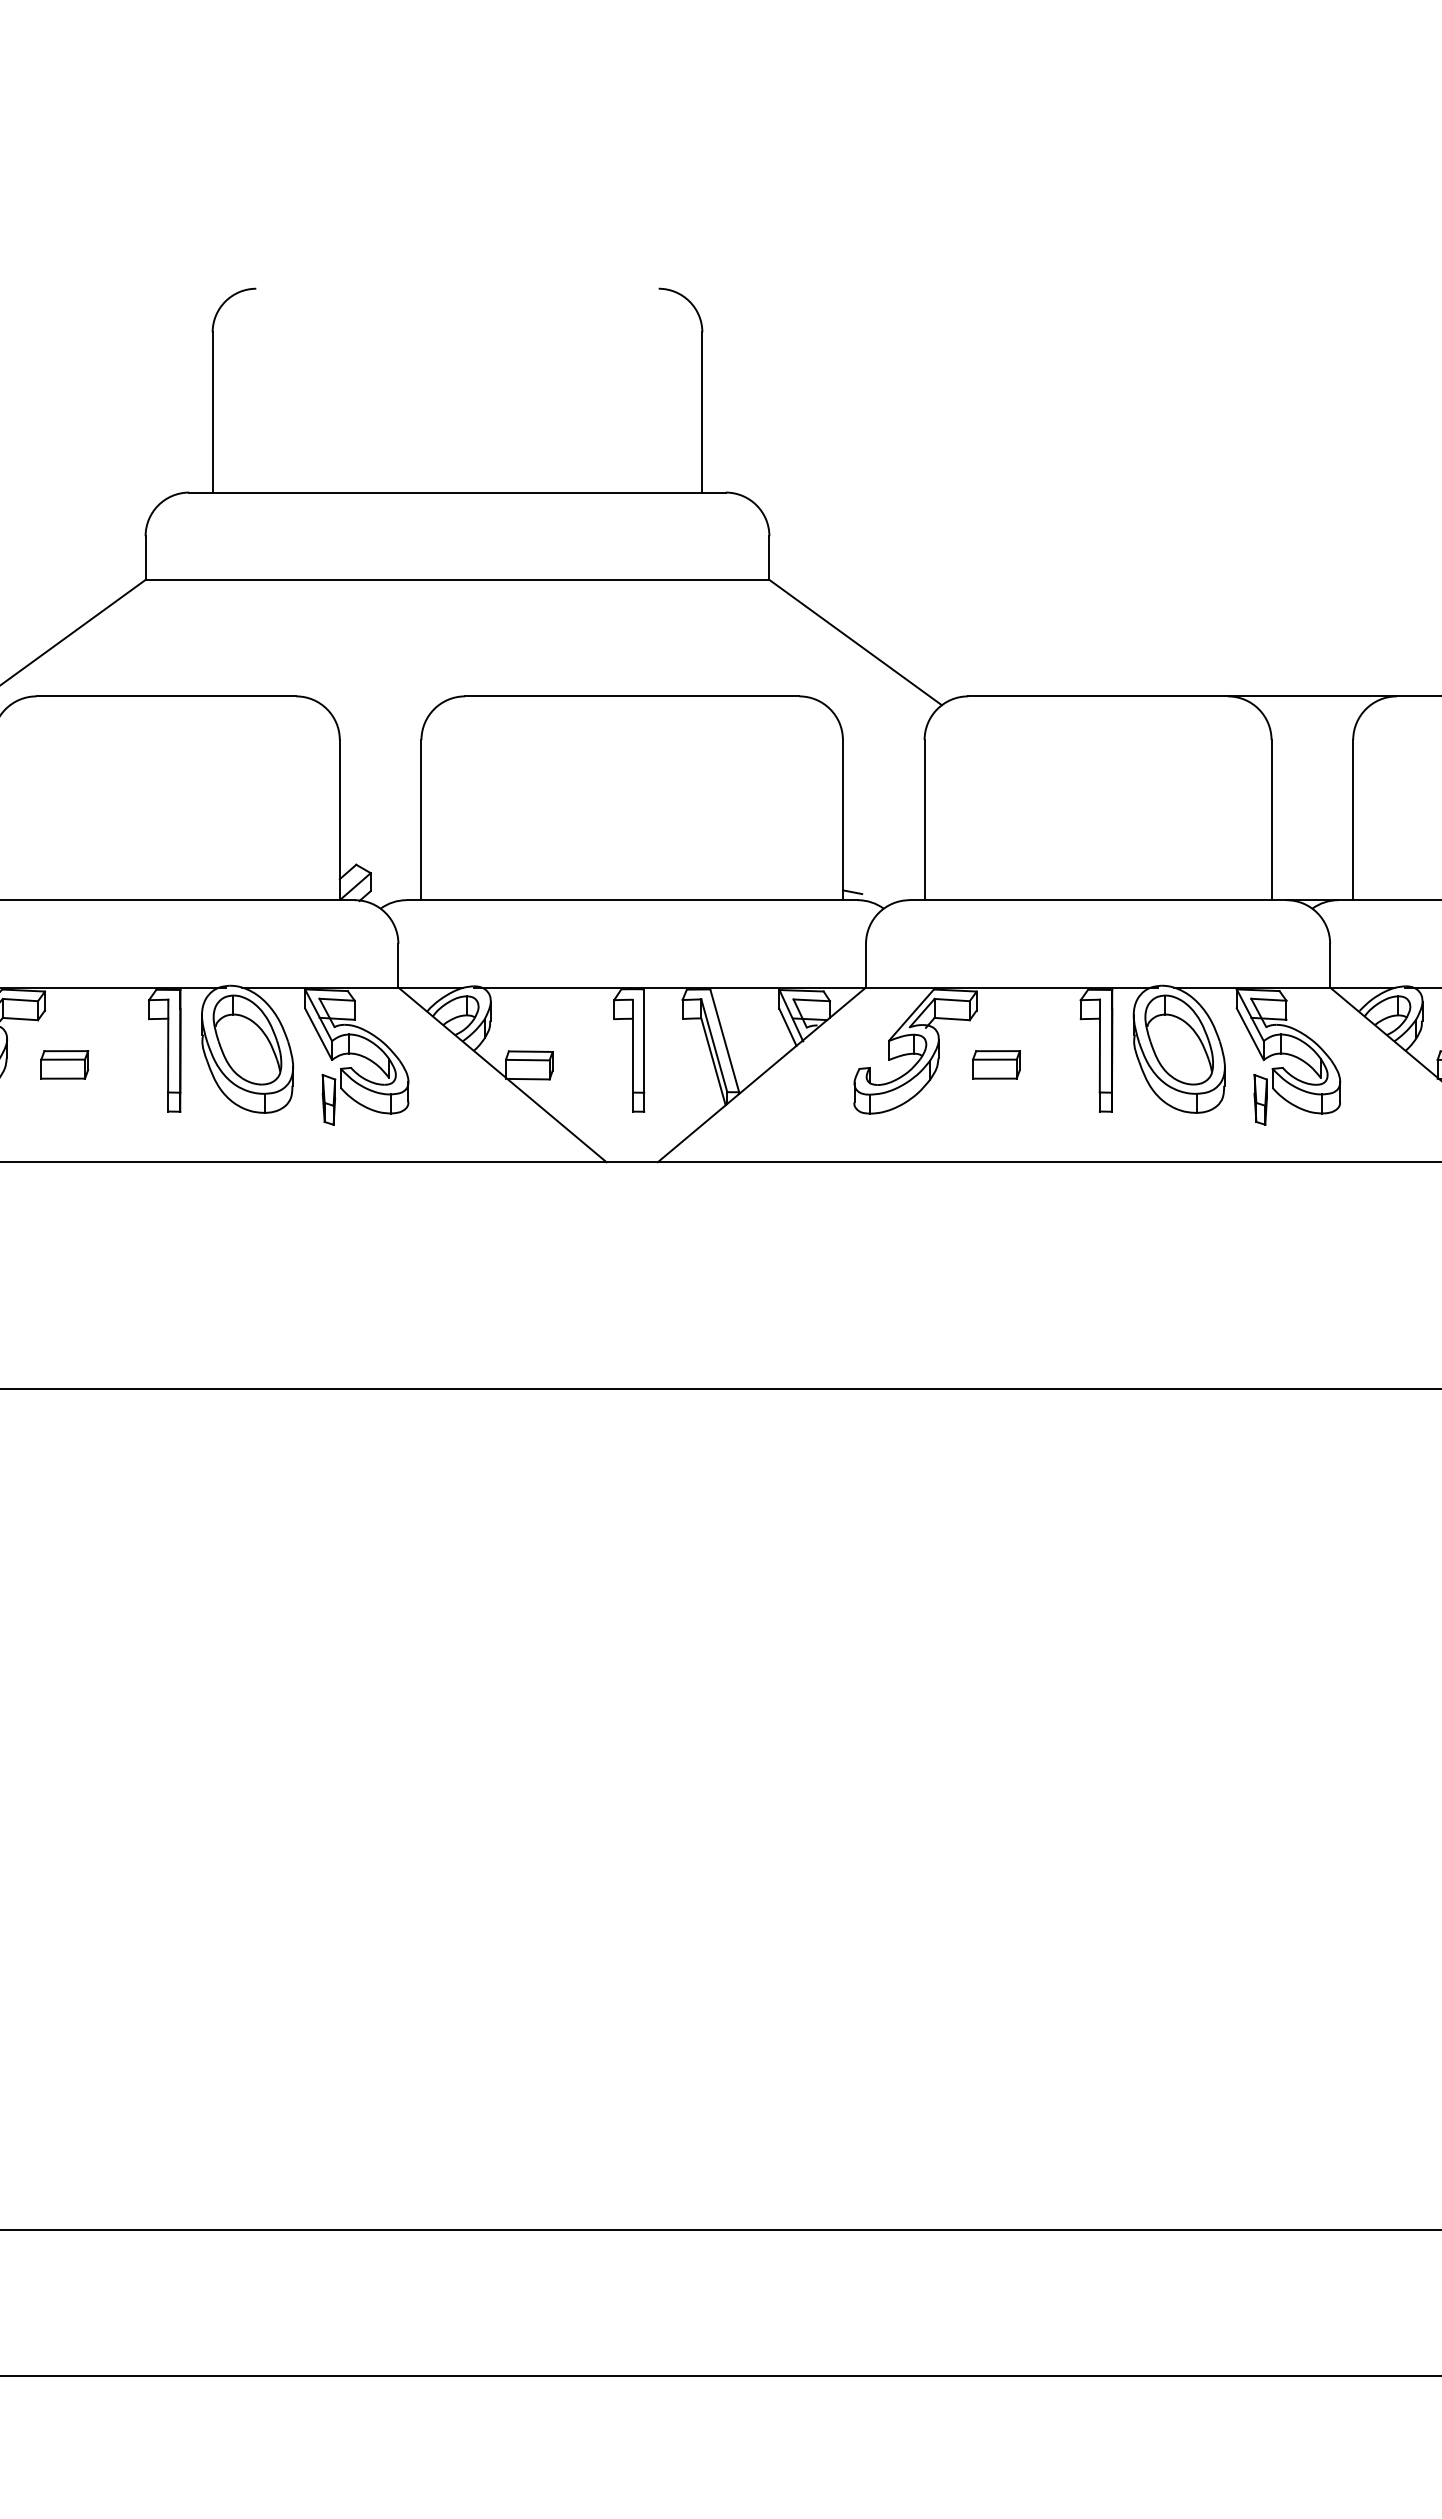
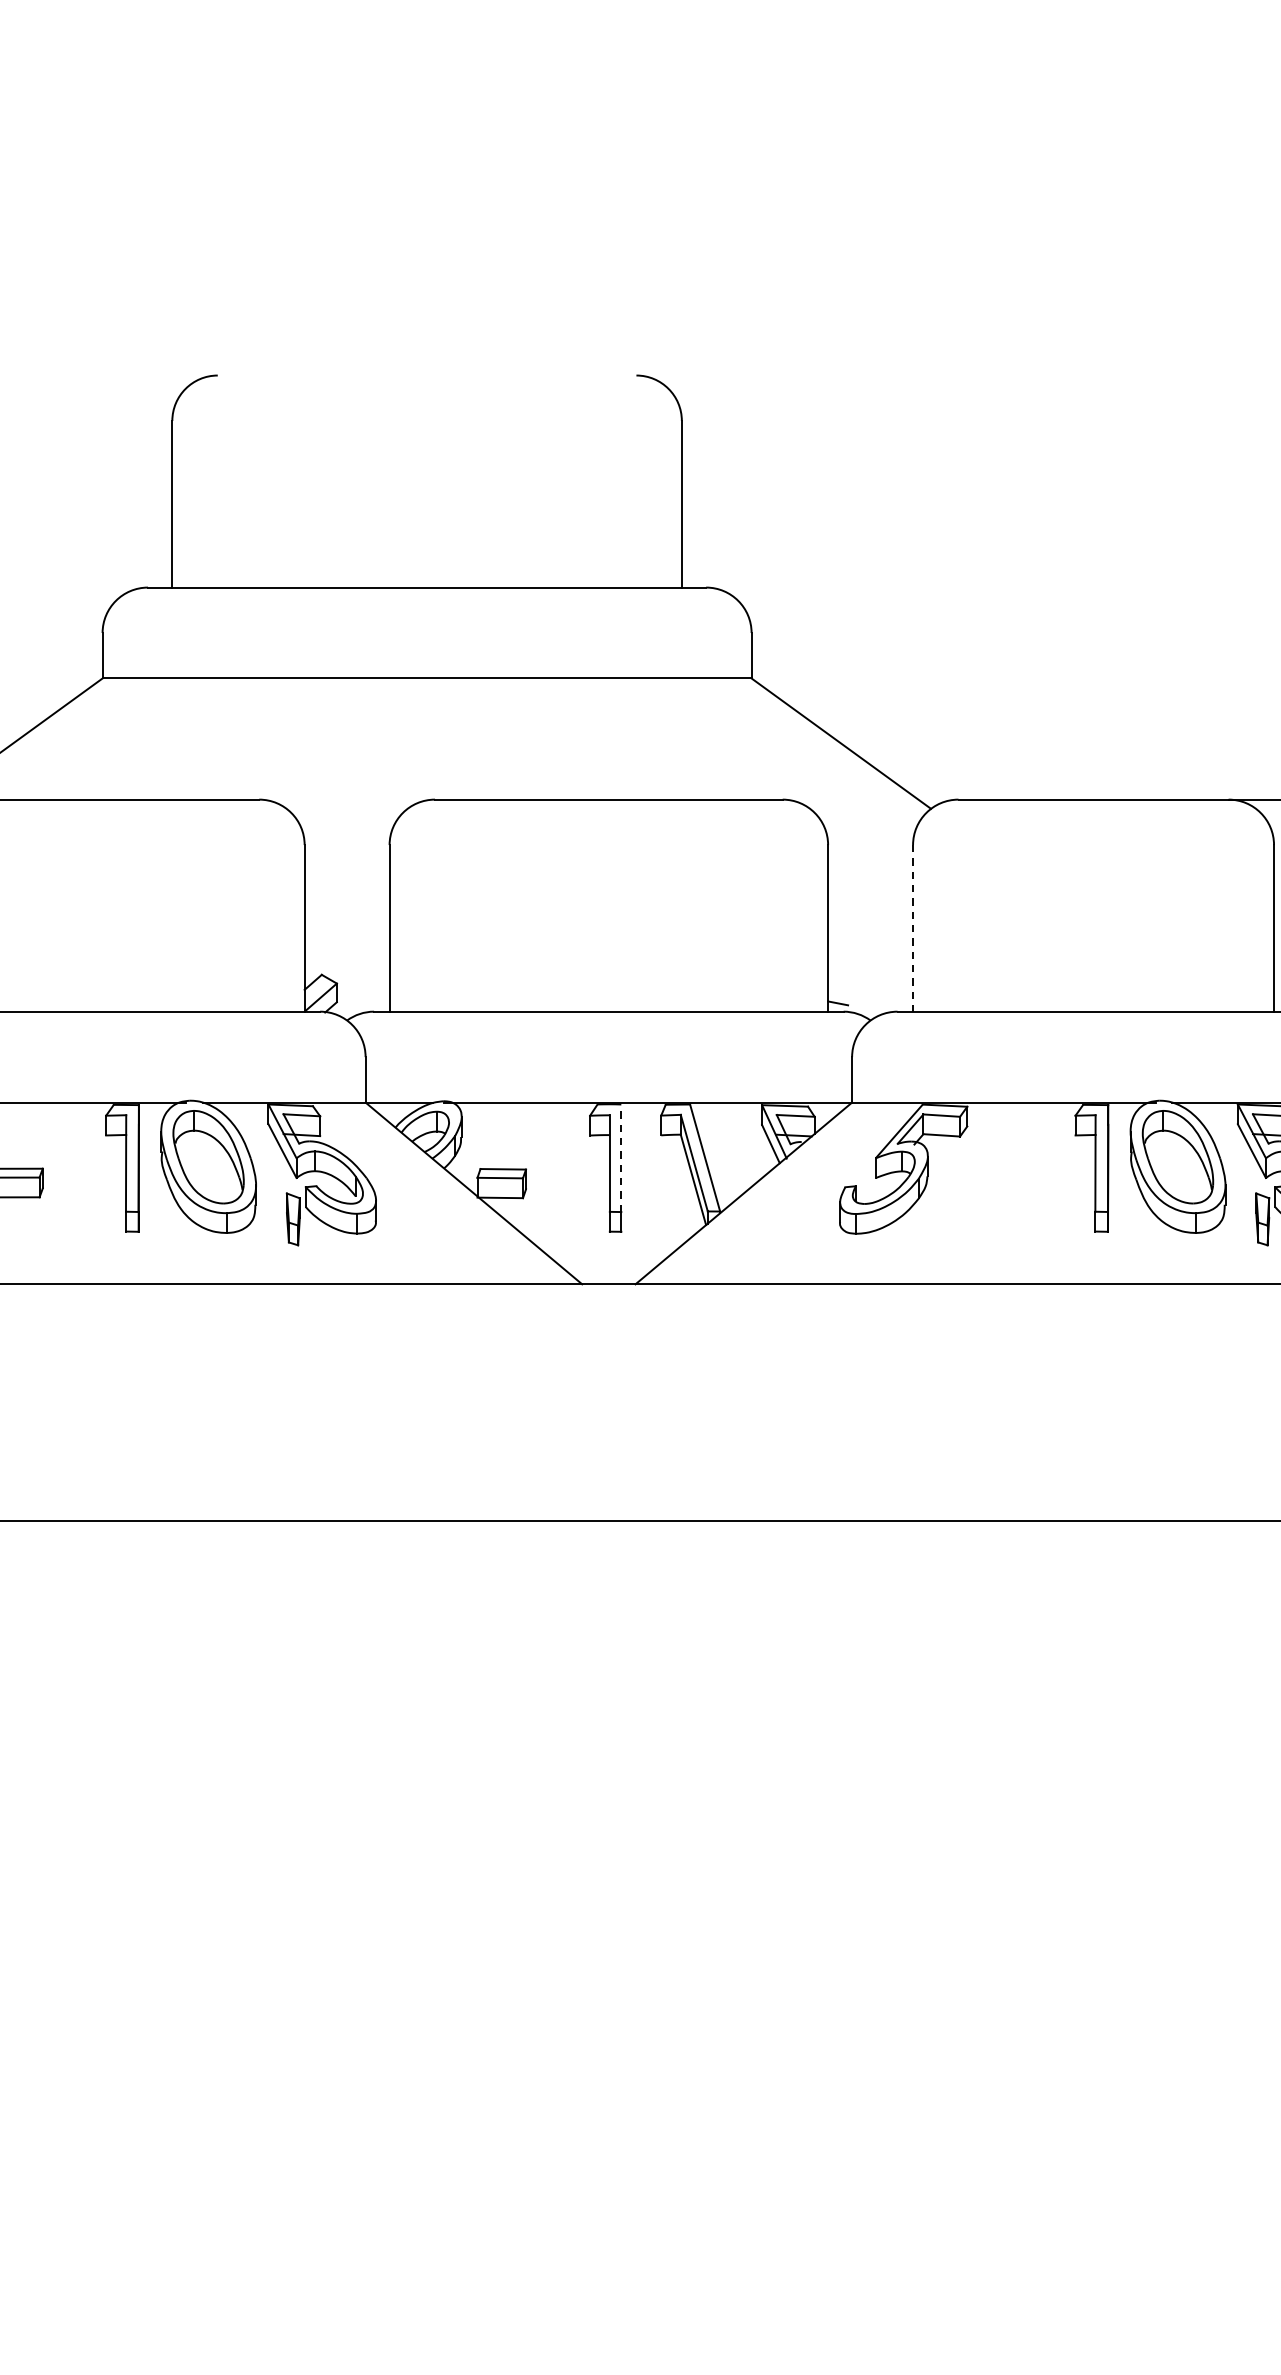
line: (924, 820) -> (912, 928), solid -> dashed
line: (644, 1041) -> (621, 1158), solid -> dashed
part: (996, 1064) -> (987, 1182), removed

